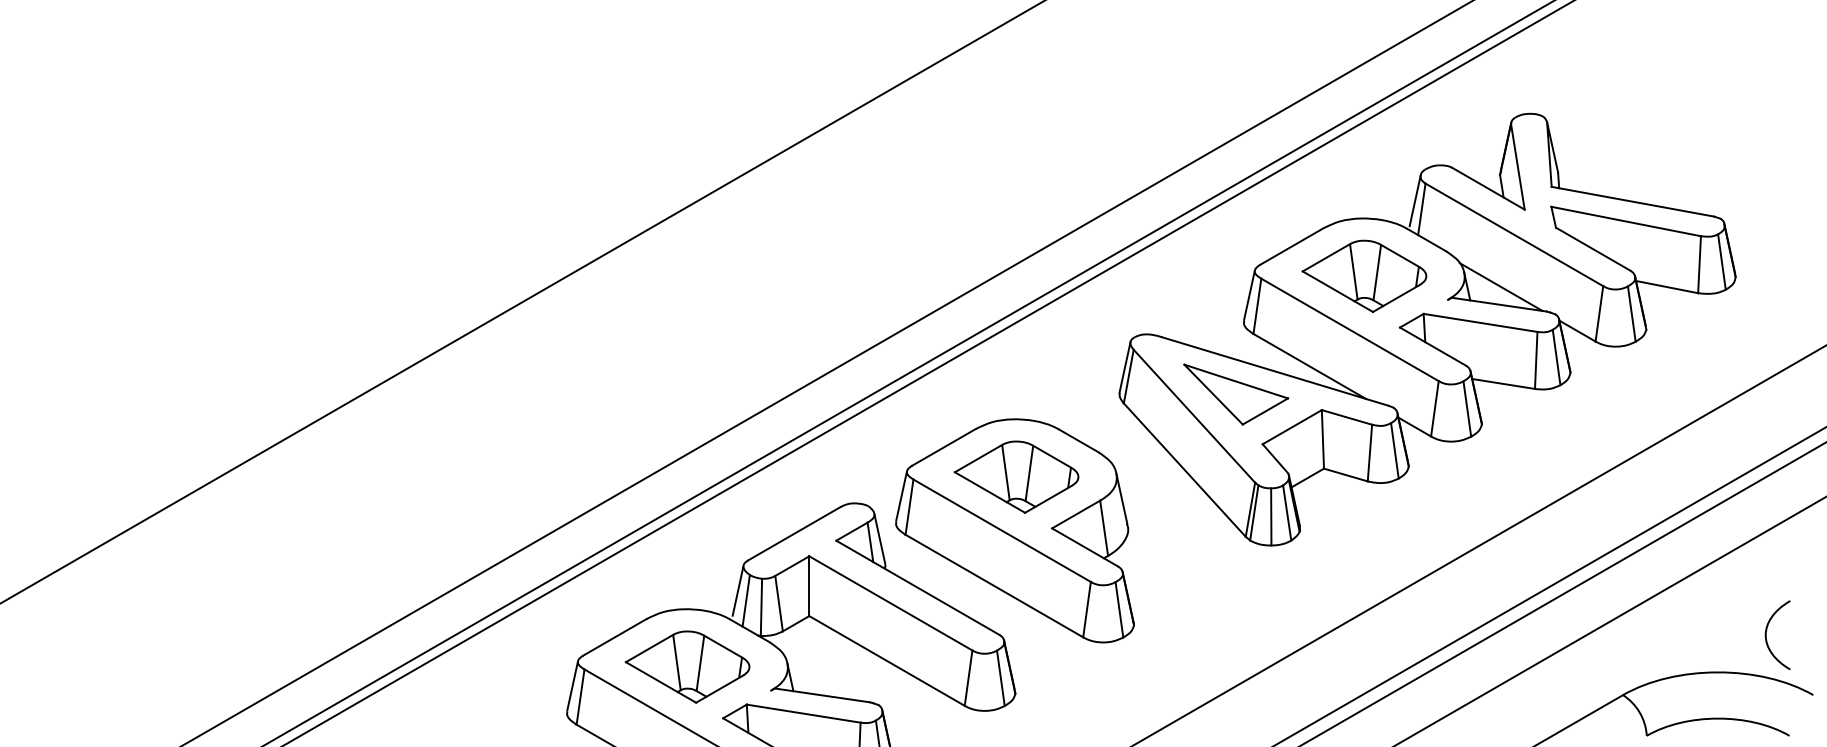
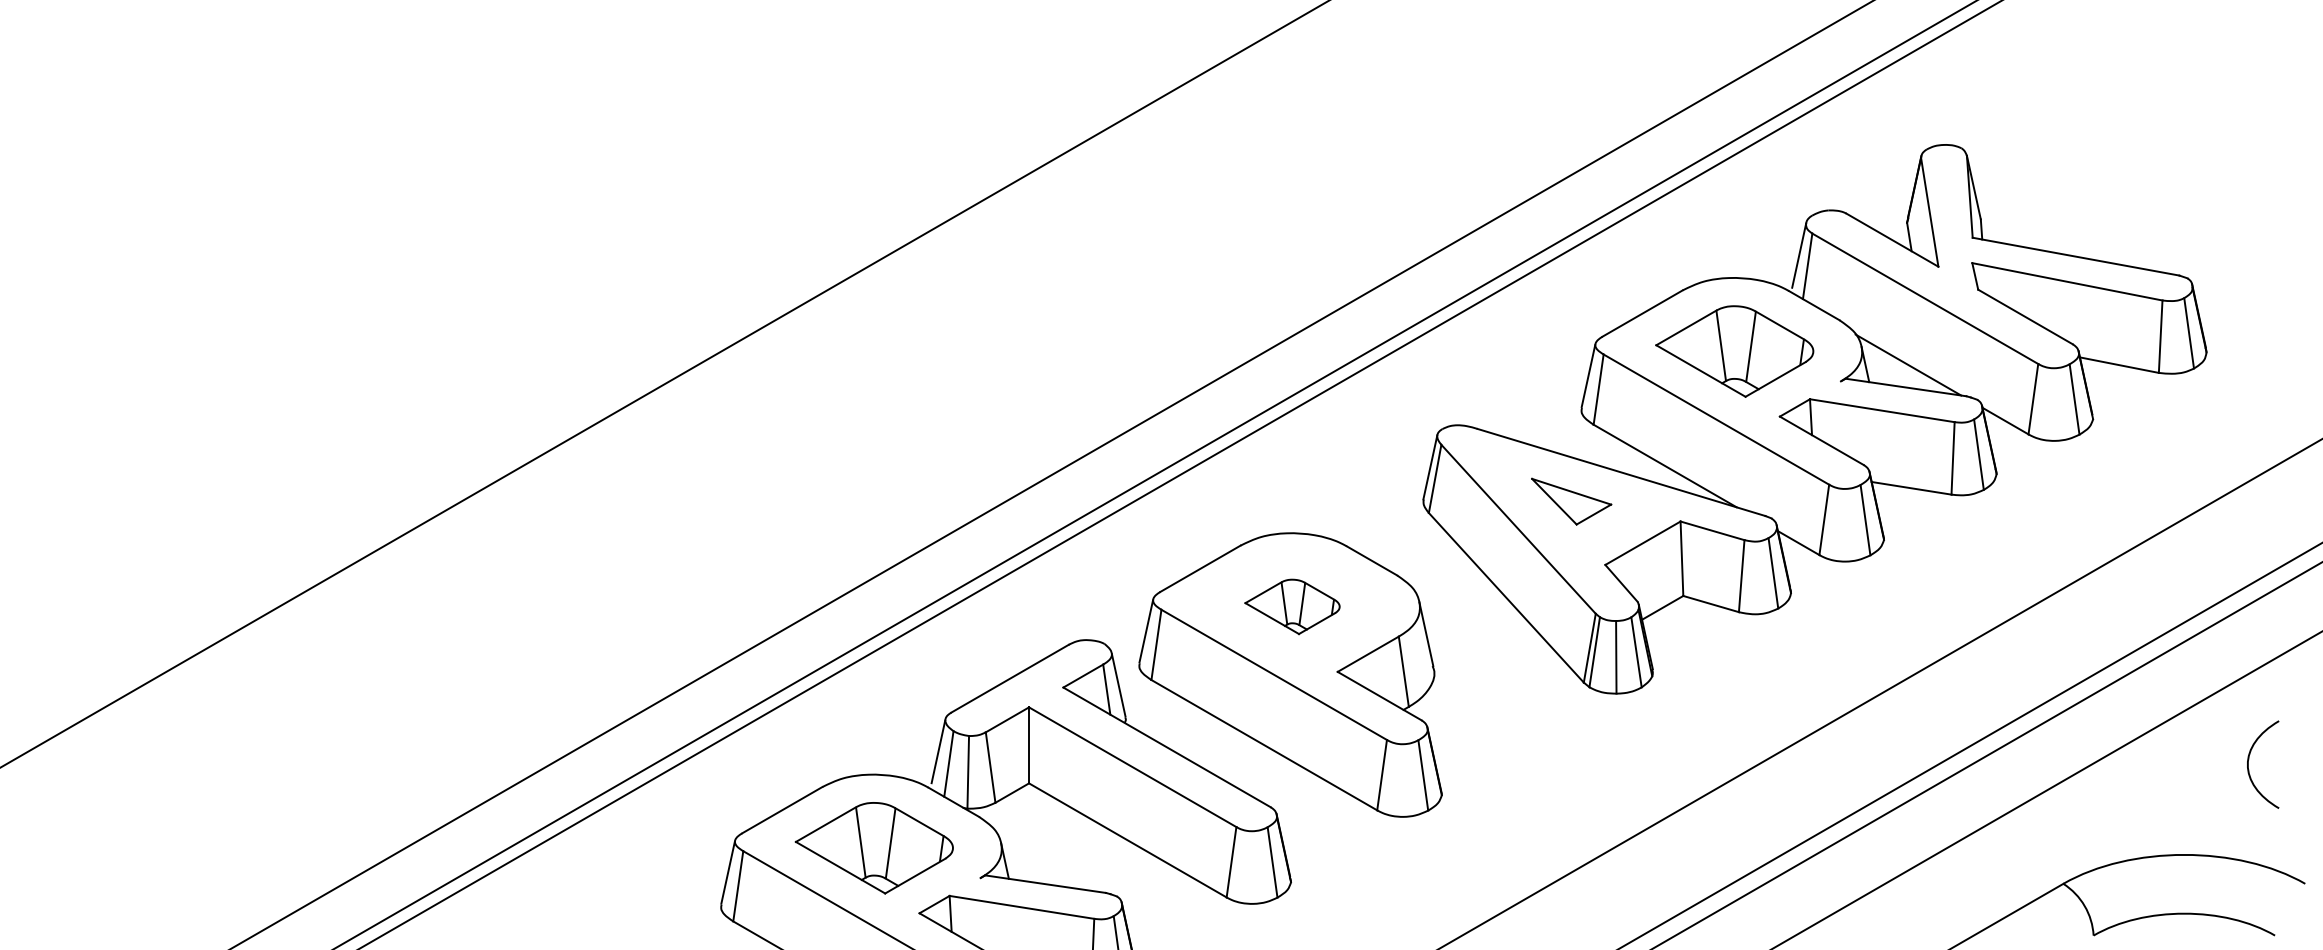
part: (1236, 394) -> (1571, 501), size x0.6
part: (1016, 476) -> (1292, 606), size x0.6
curve: (1767, 631) -> (2249, 759), moved

